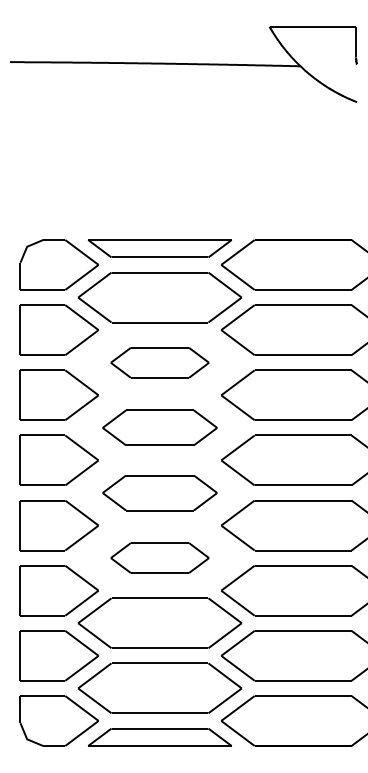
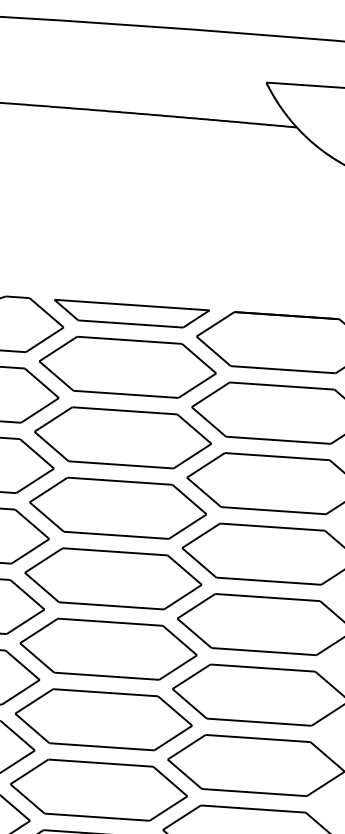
part: (159, 362) -> (122, 437), size x1.67
part: (159, 427) -> (117, 507), size x1.43
part: (159, 492) -> (112, 578), size x1.43
part: (159, 557) -> (108, 648), size x1.67

